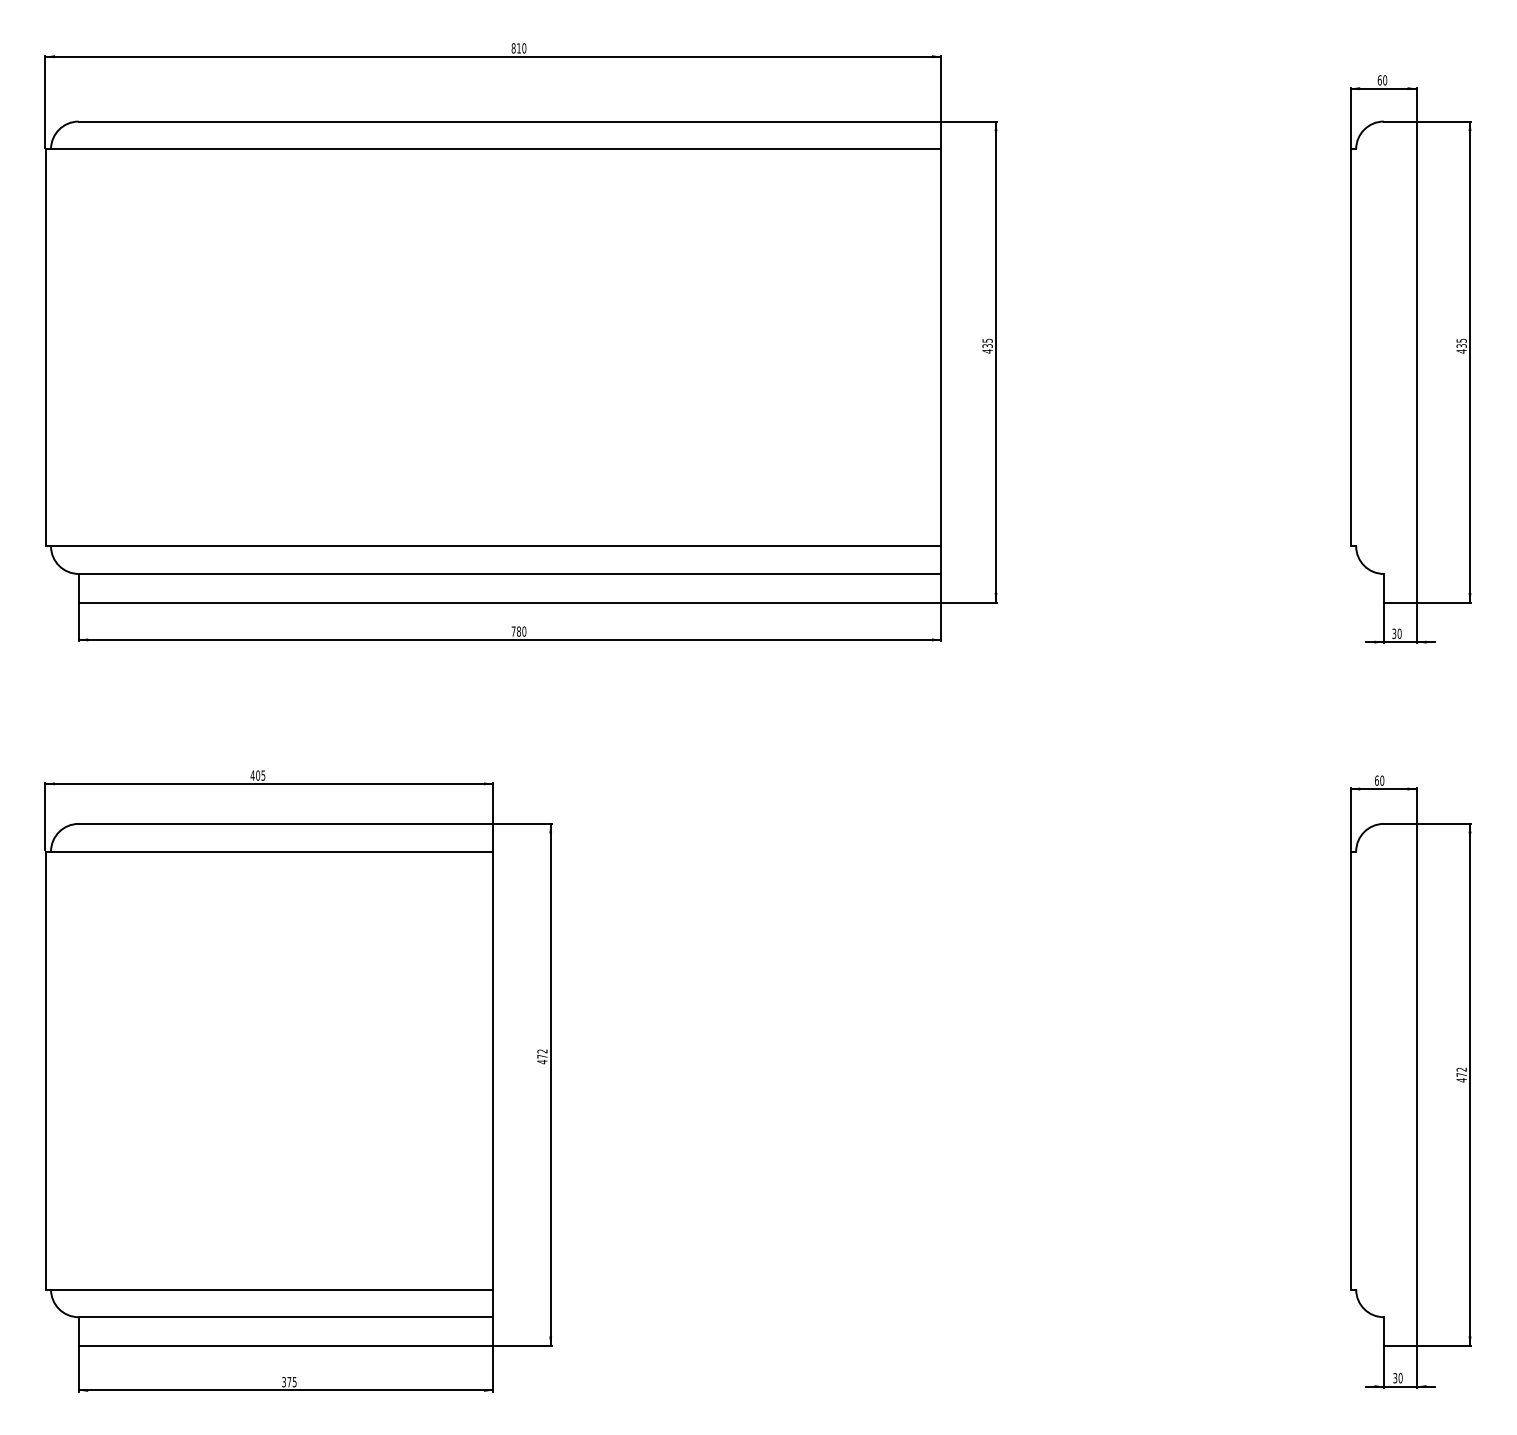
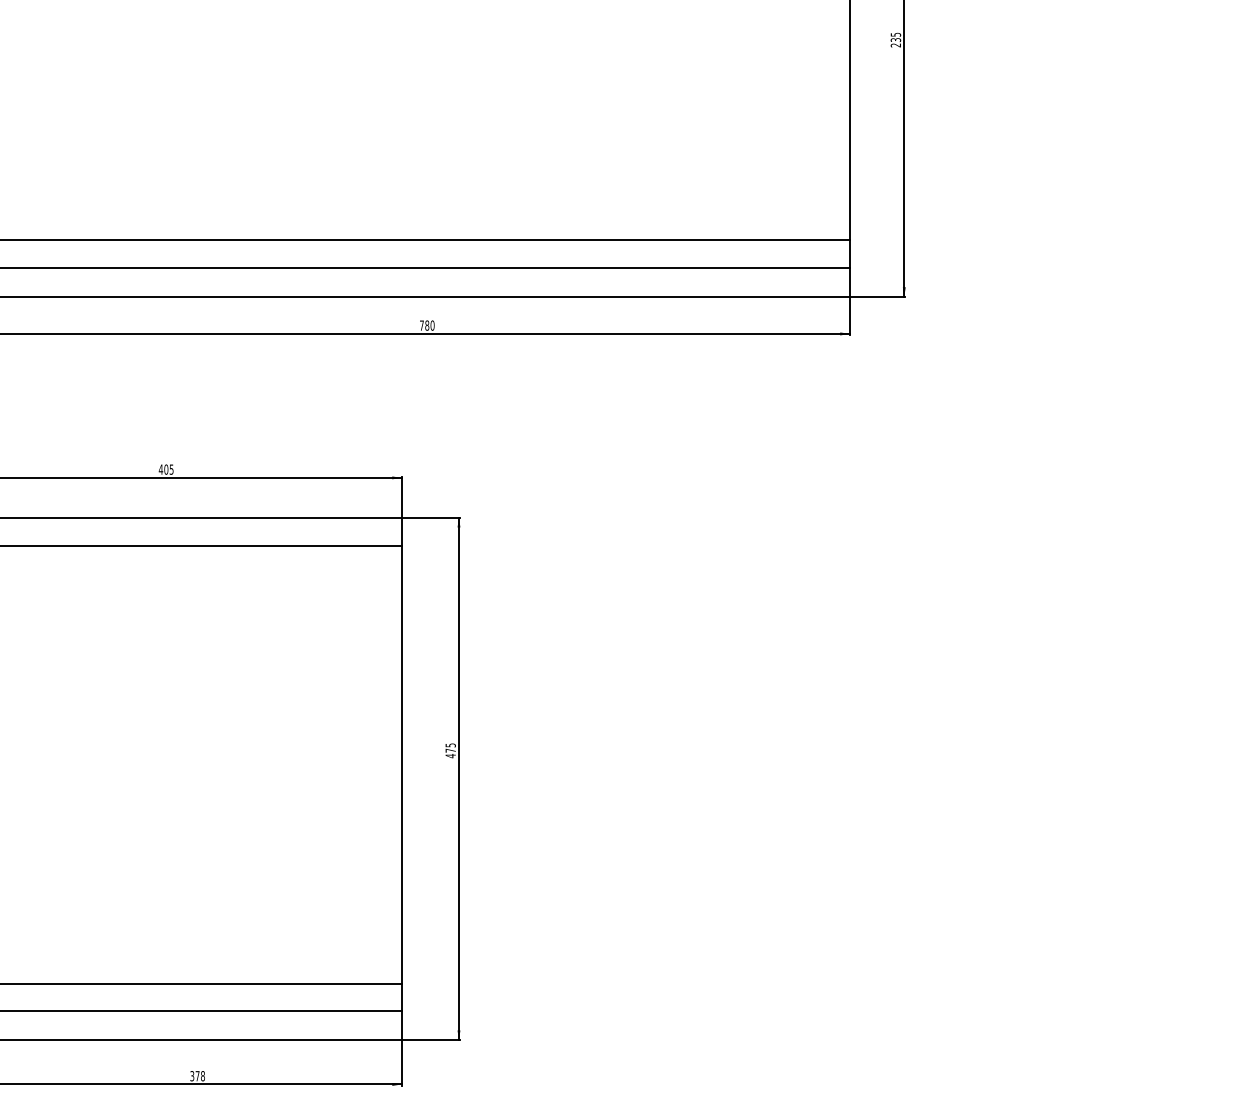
text: (987, 351) -> (895, 45), 435 -> 235
text: (542, 1051) -> (450, 745), 472 -> 475
text: (294, 1382) -> (202, 1076), 375 -> 378

